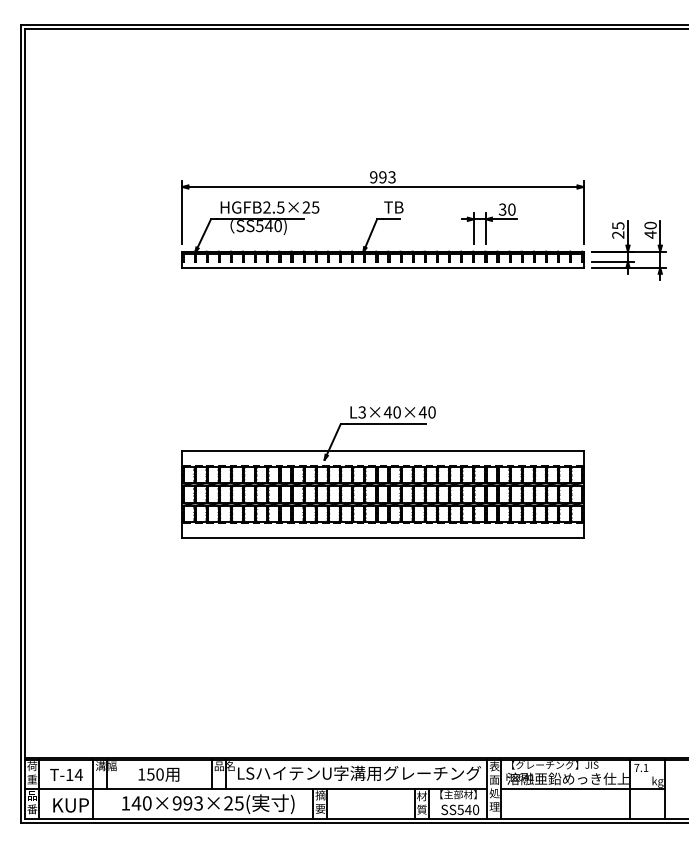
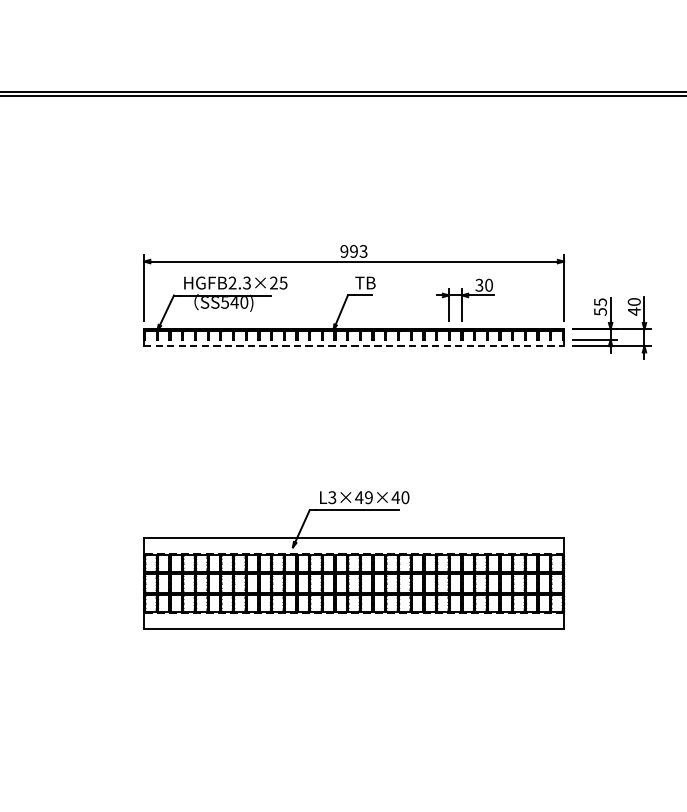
text: (280, 207) -> (246, 283), HGFB2.5×25 -> HGFB2.3×25
text: (618, 234) -> (600, 311), 25 -> 55
line: (382, 267) -> (353, 345), solid -> dashed
text: (396, 412) -> (368, 497), L3×40×40 -> L3×49×40

